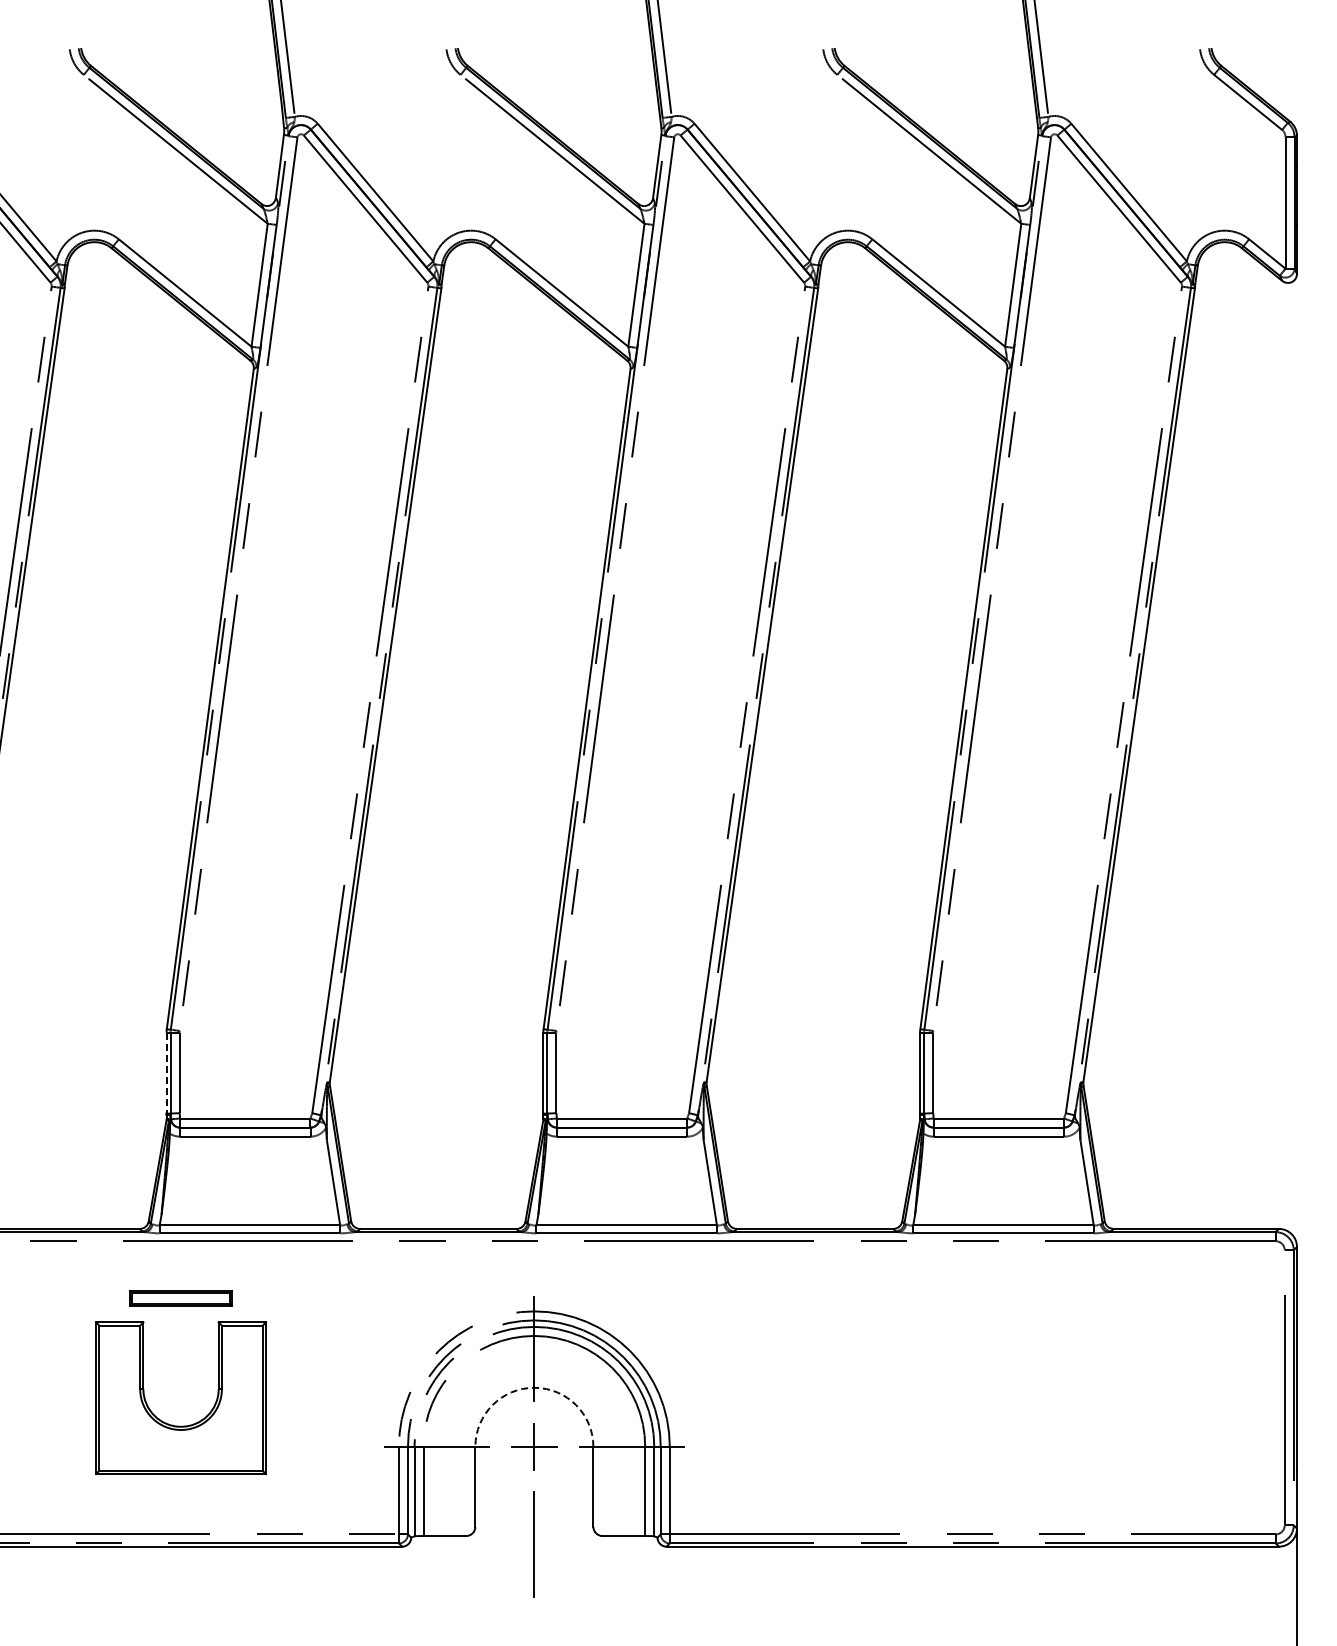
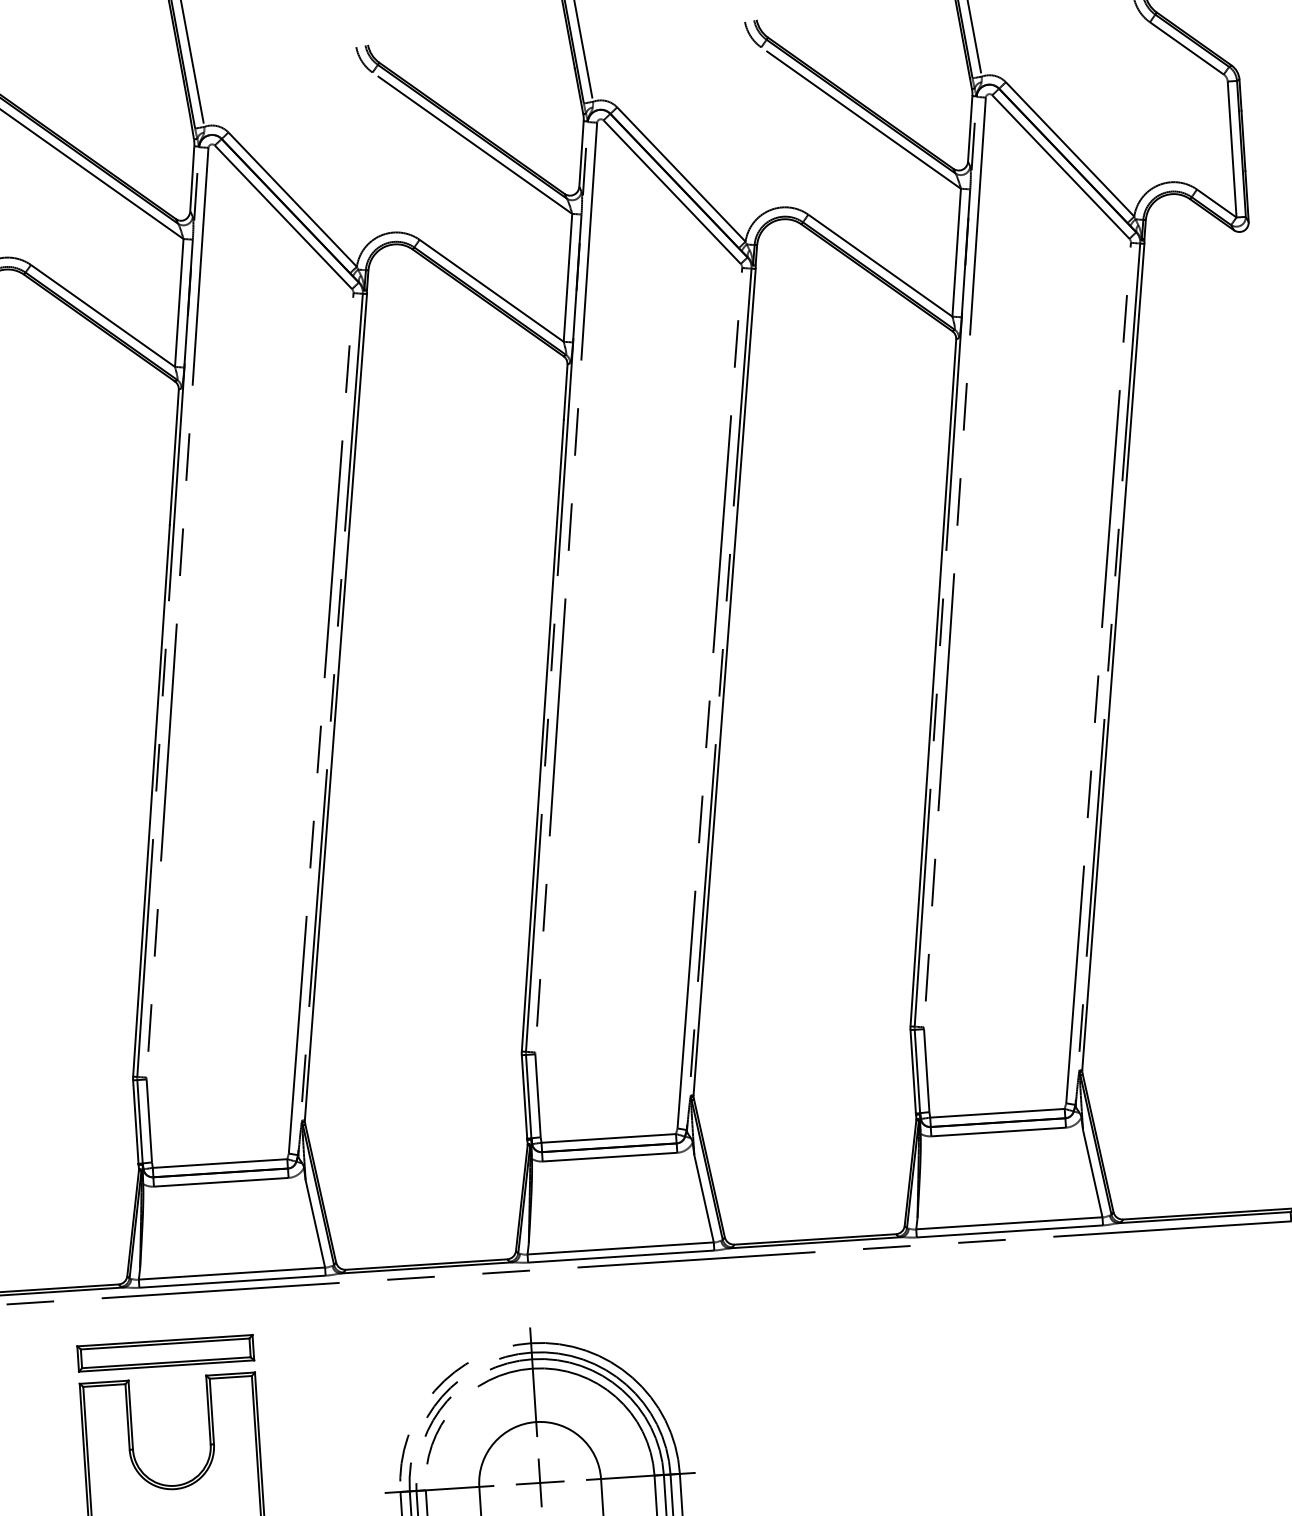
line: (166, 1073) -> (135, 1122), dashed -> solid
part: (180, 1298) -> (165, 1353), size x1.67
arc: (534, 1387) -> (536, 1421), dashed -> solid

